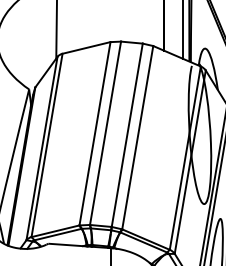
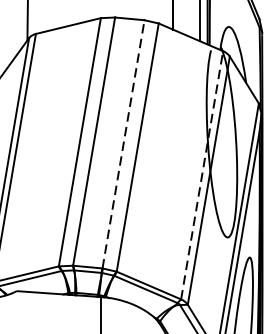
line: (127, 135) -> (123, 144), solid -> dashed
line: (185, 158) -> (202, 175), solid -> dashed

